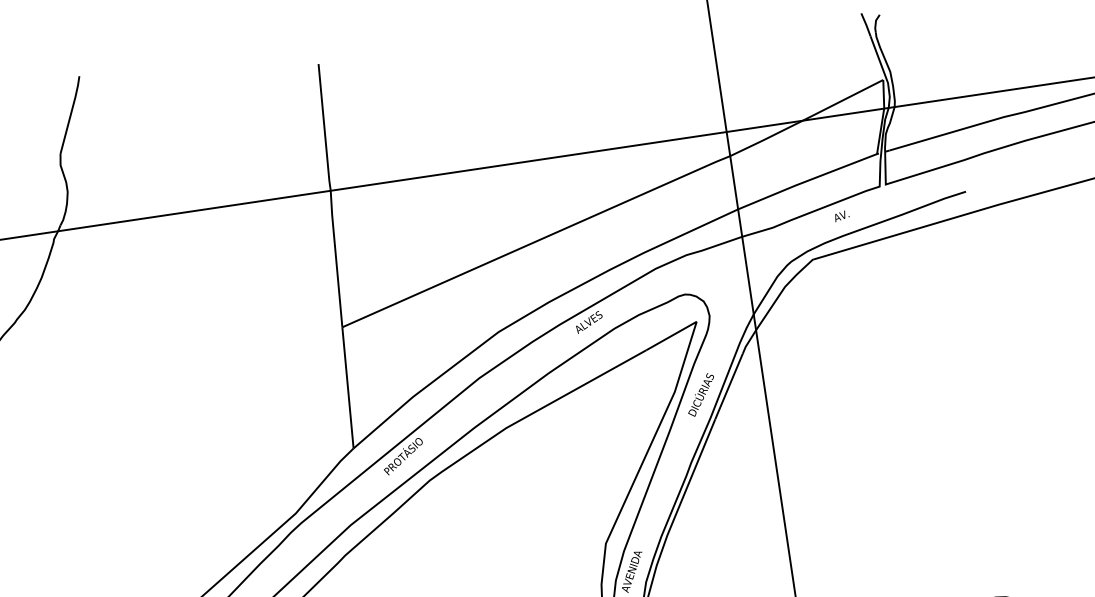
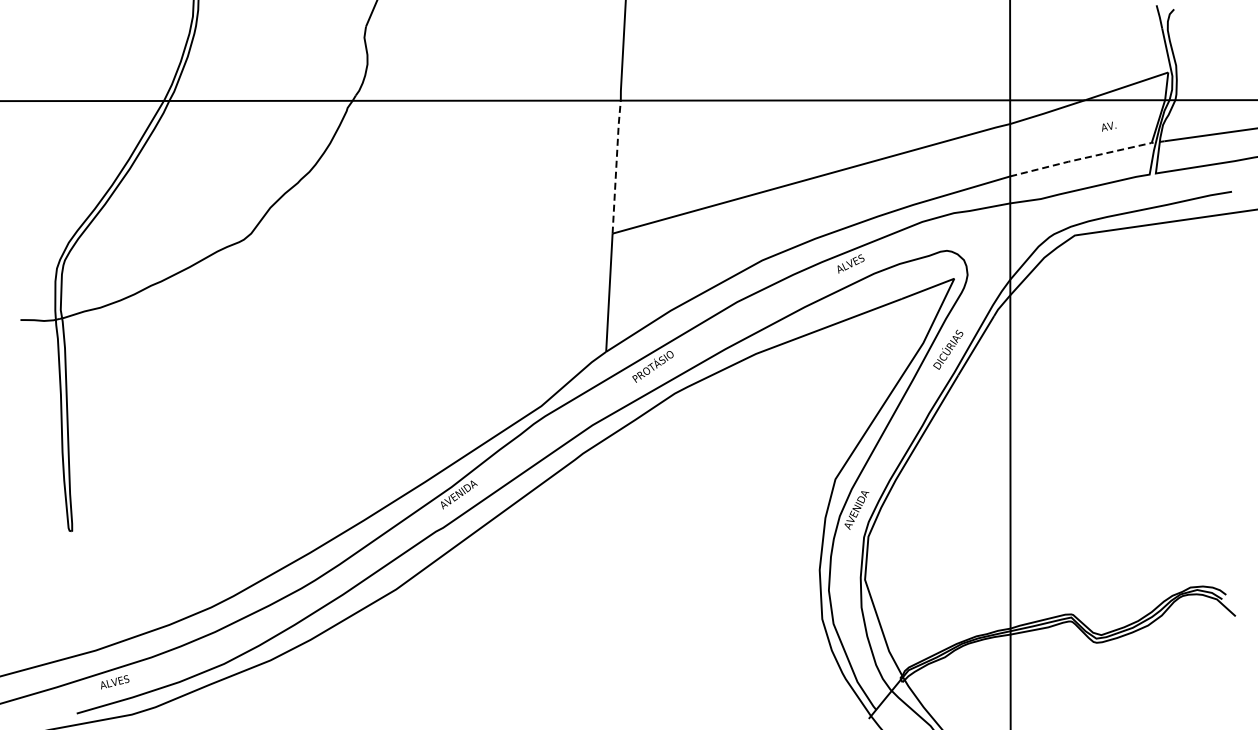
line: (808, 180) -> (1082, 158), solid -> dashed
text: (842, 215) -> (1109, 126), moved
line: (336, 258) -> (616, 166), solid -> dashed

